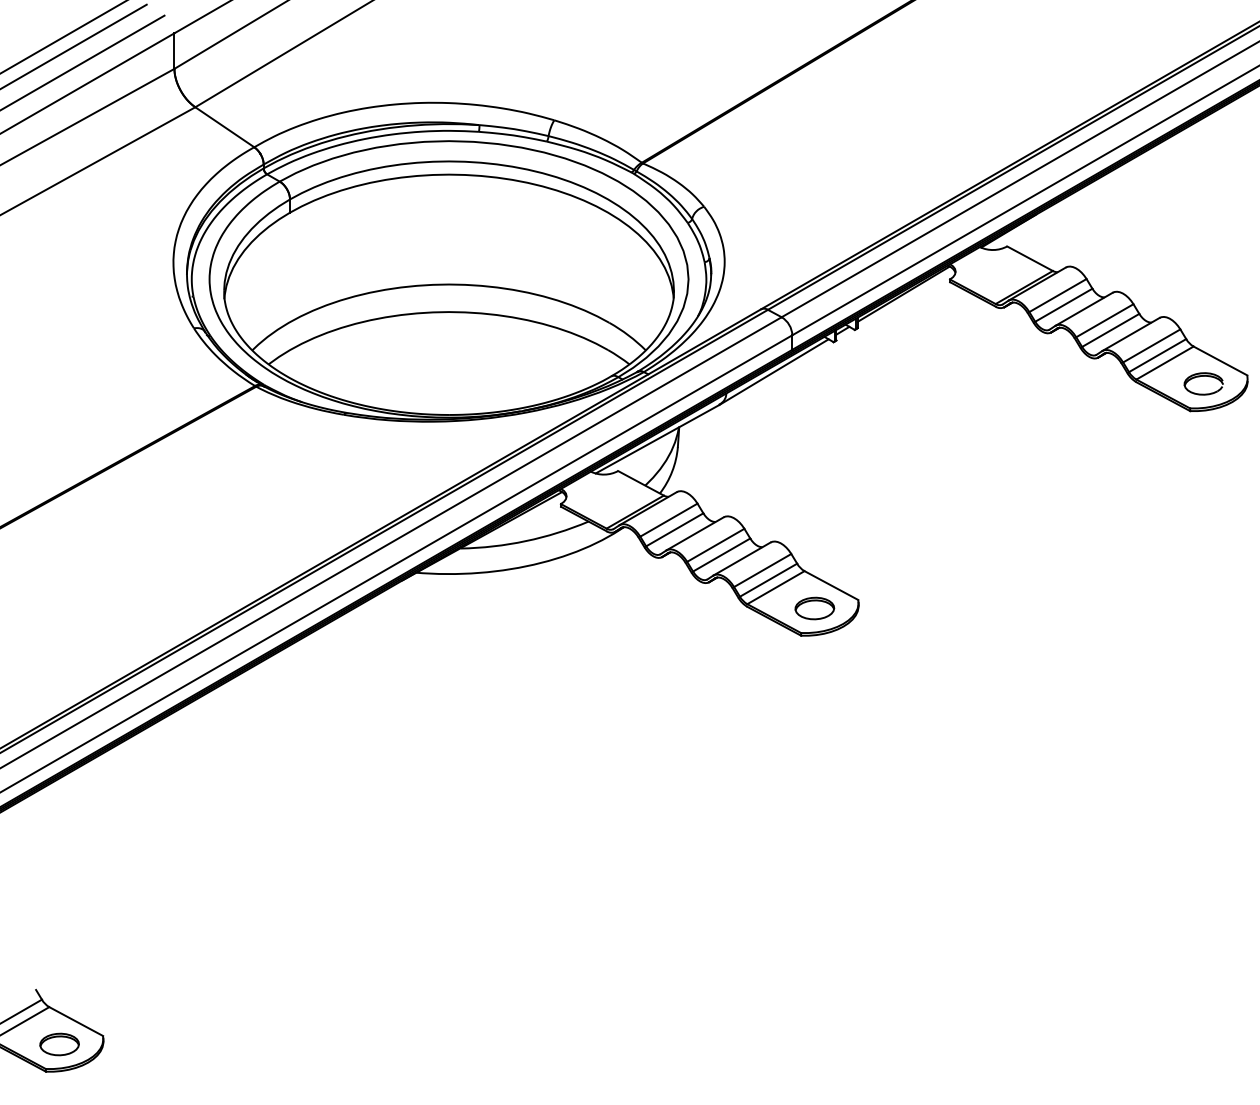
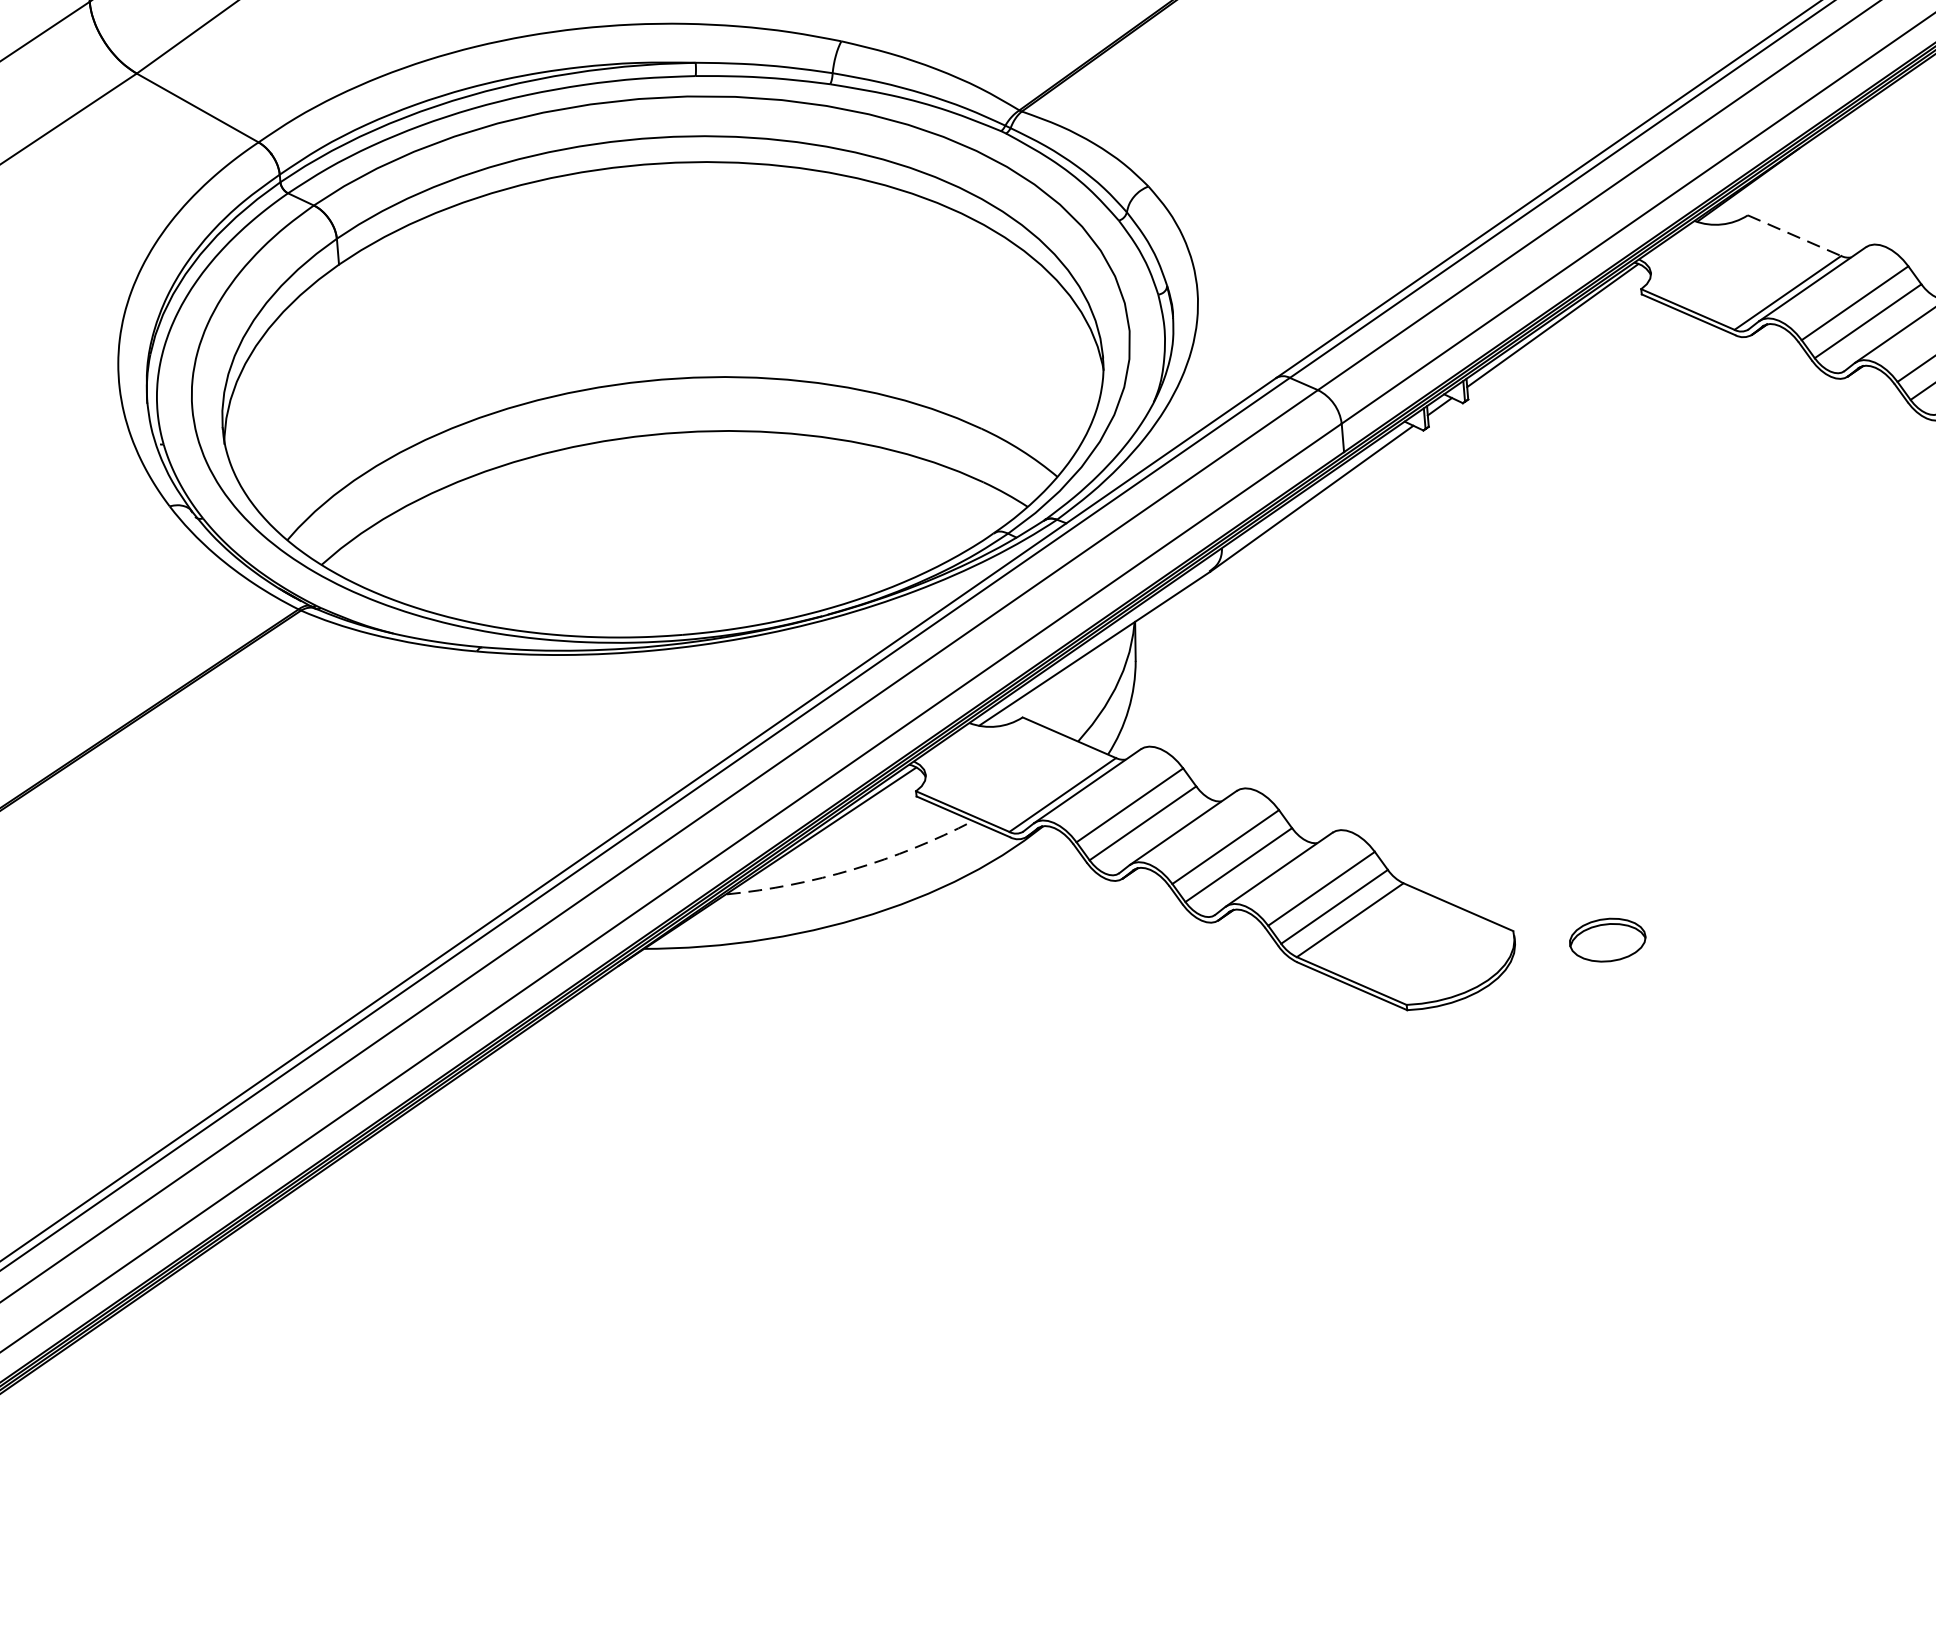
line: (1030, 258) -> (1795, 235), solid -> dashed
arc: (525, 541) -> (852, 870), solid -> dashed
part: (814, 608) -> (1607, 940), moved

